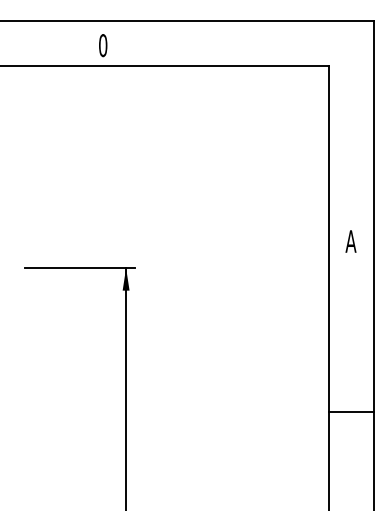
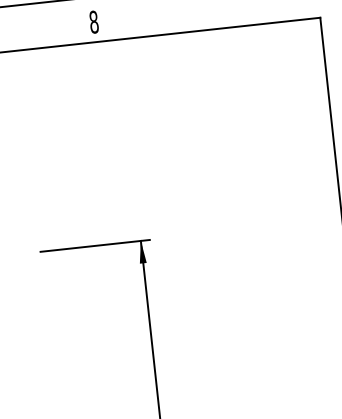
text: (103, 45) -> (94, 22), 0 -> 8

